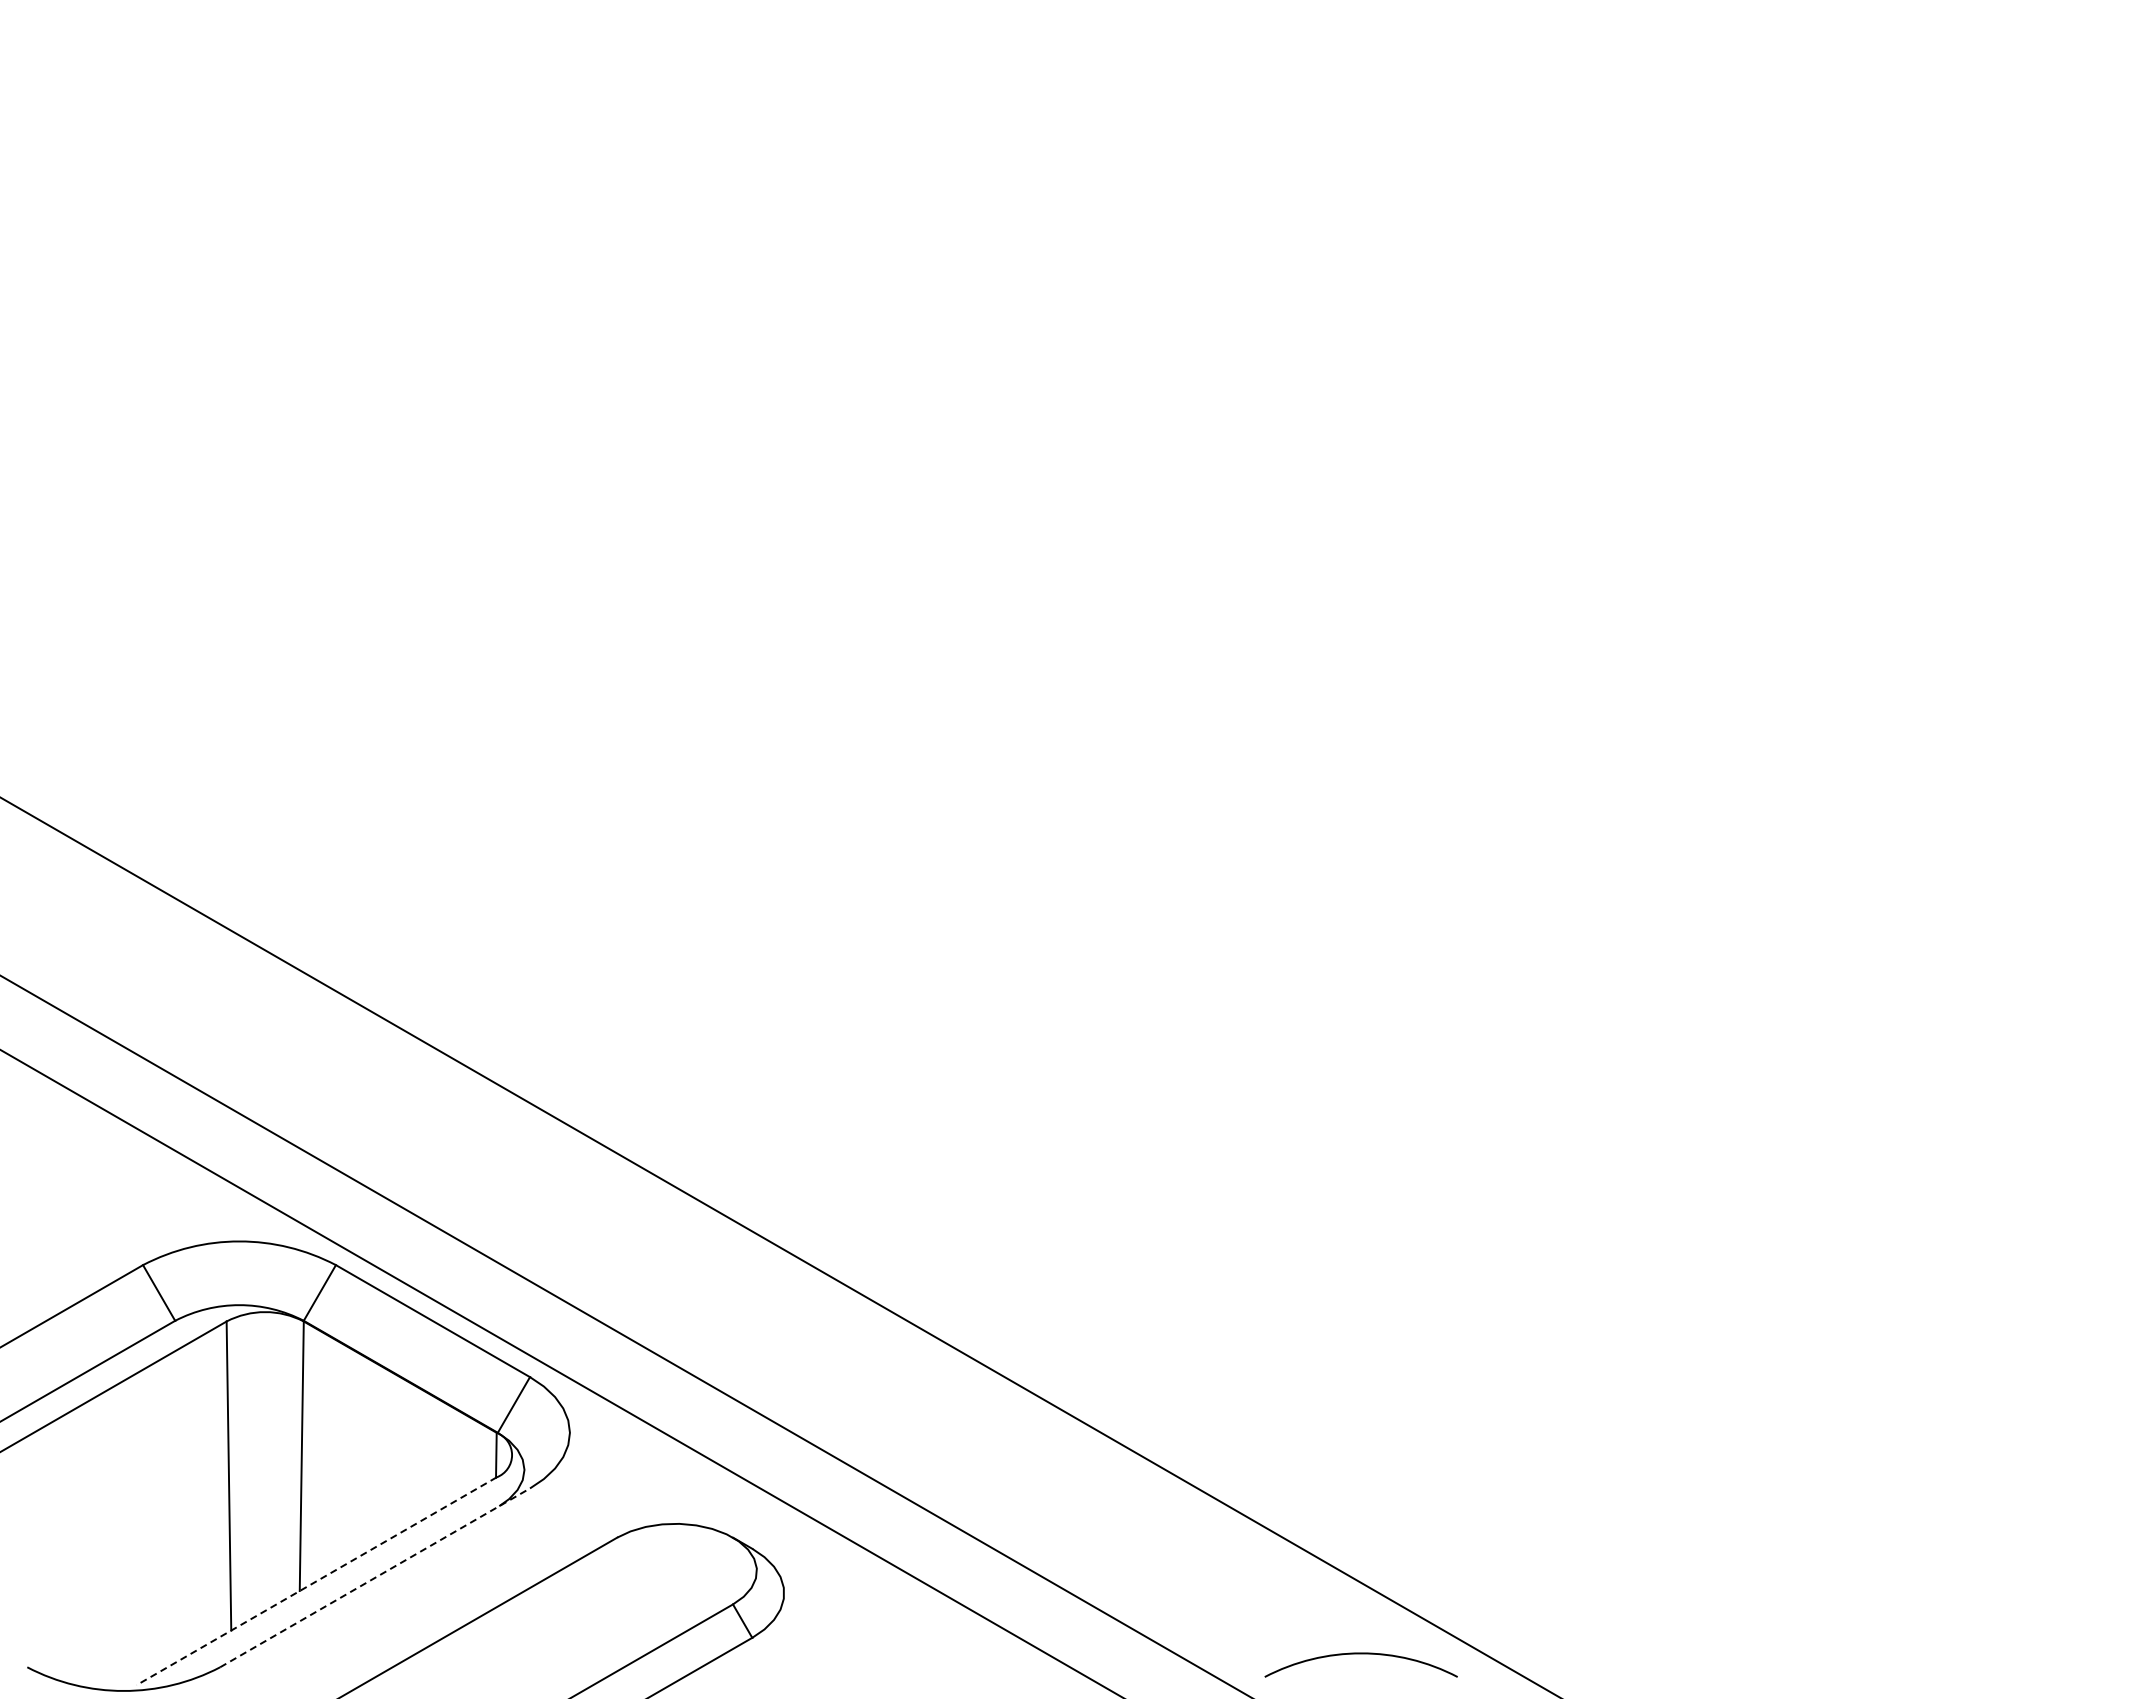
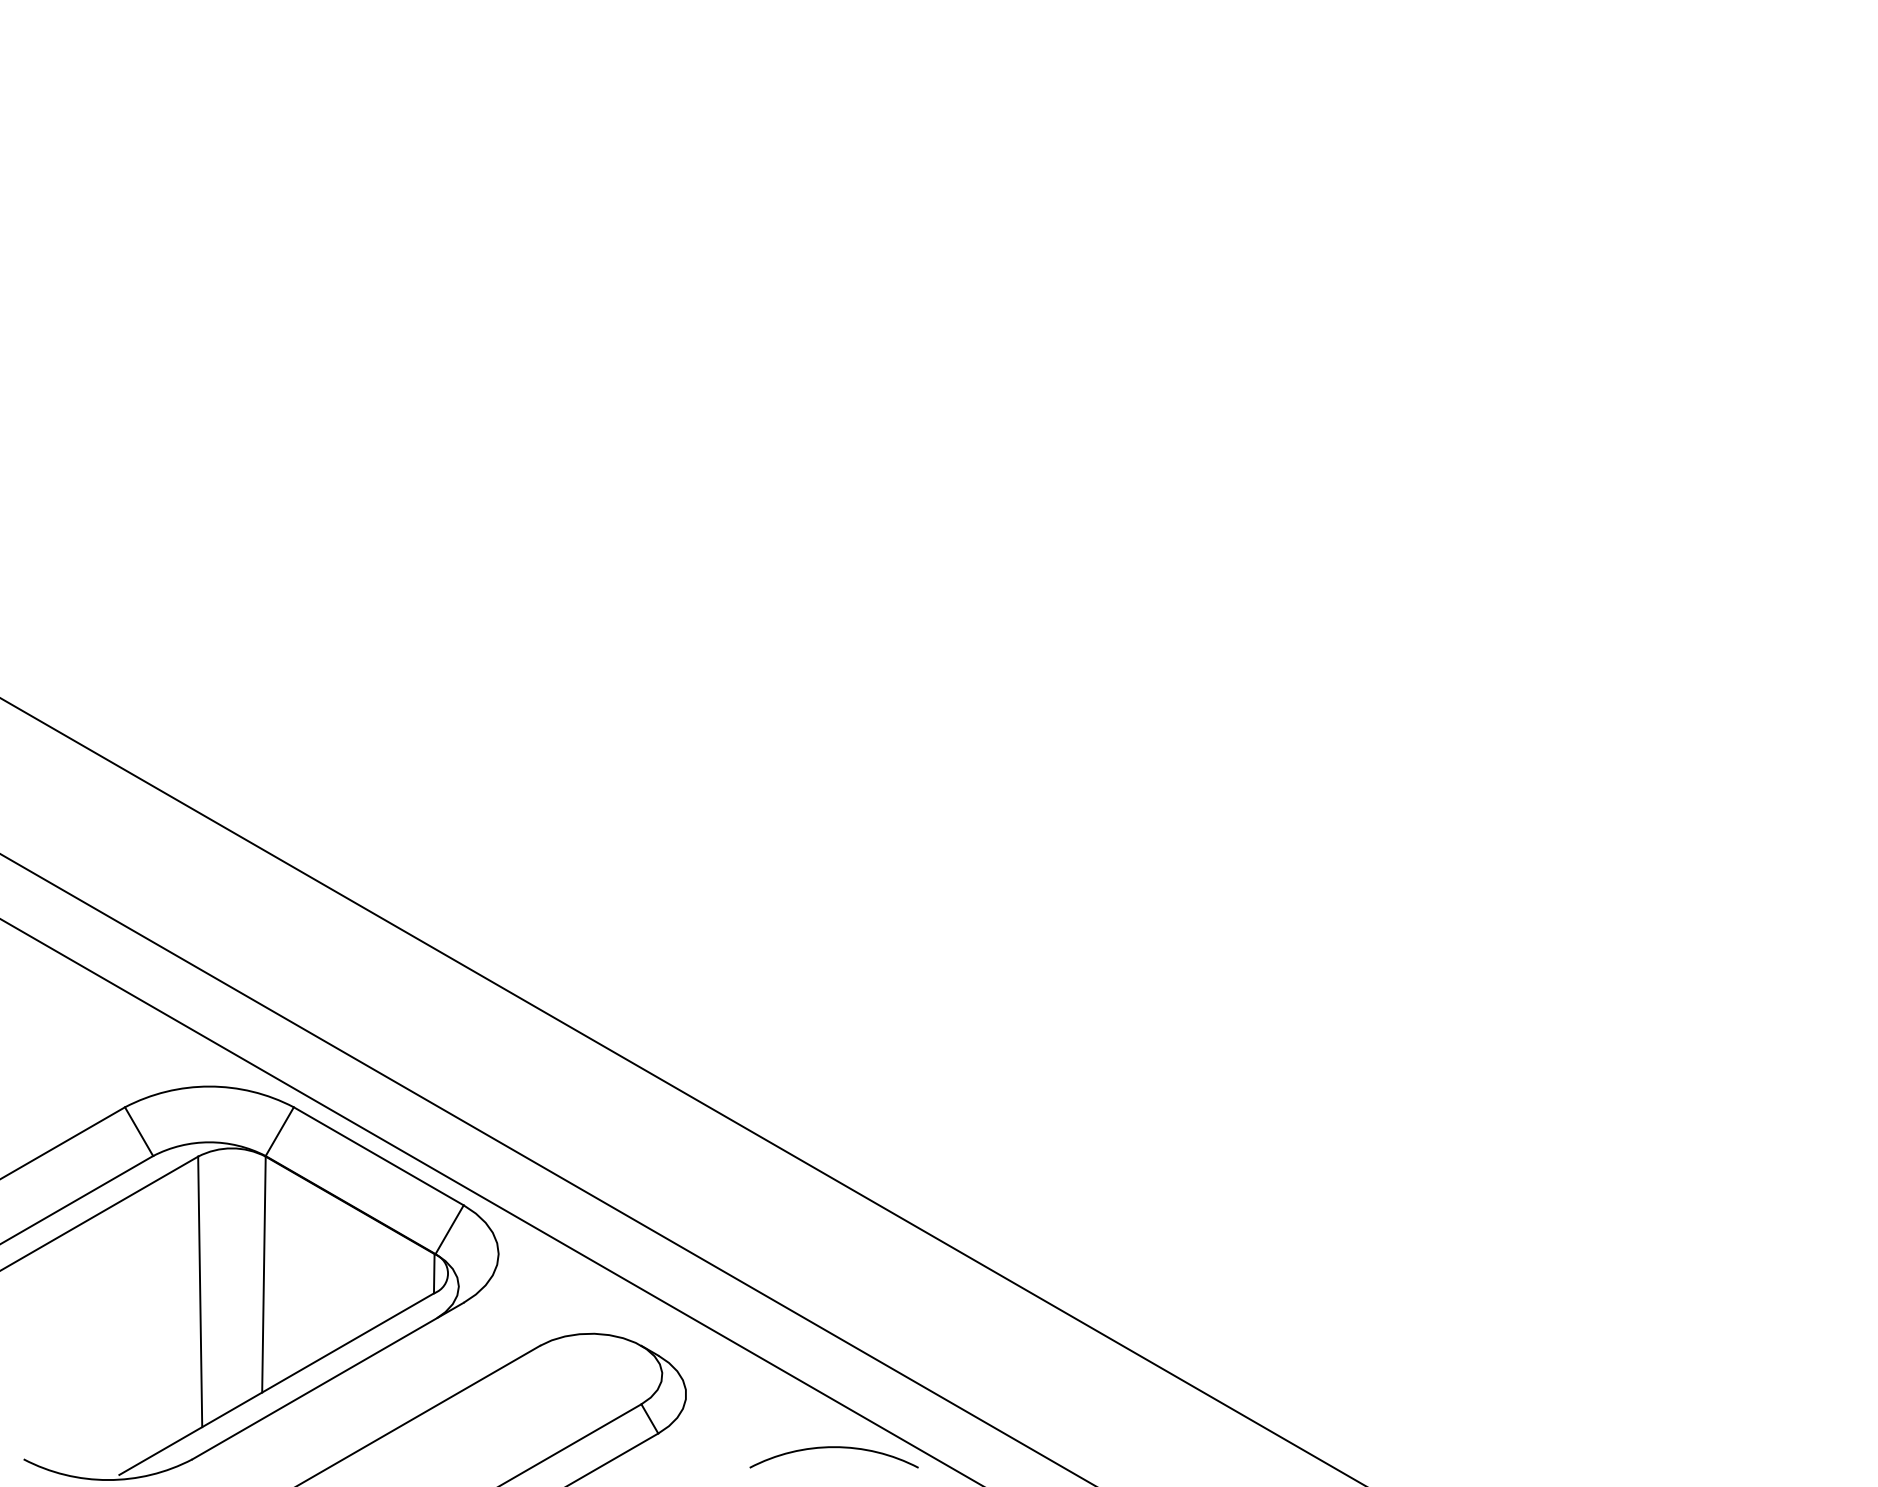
line: (375, 1577) -> (328, 1380), dashed -> solid
line: (316, 1581) -> (276, 1384), dashed -> solid
arc: (1360, 1654) -> (833, 1448), moved

